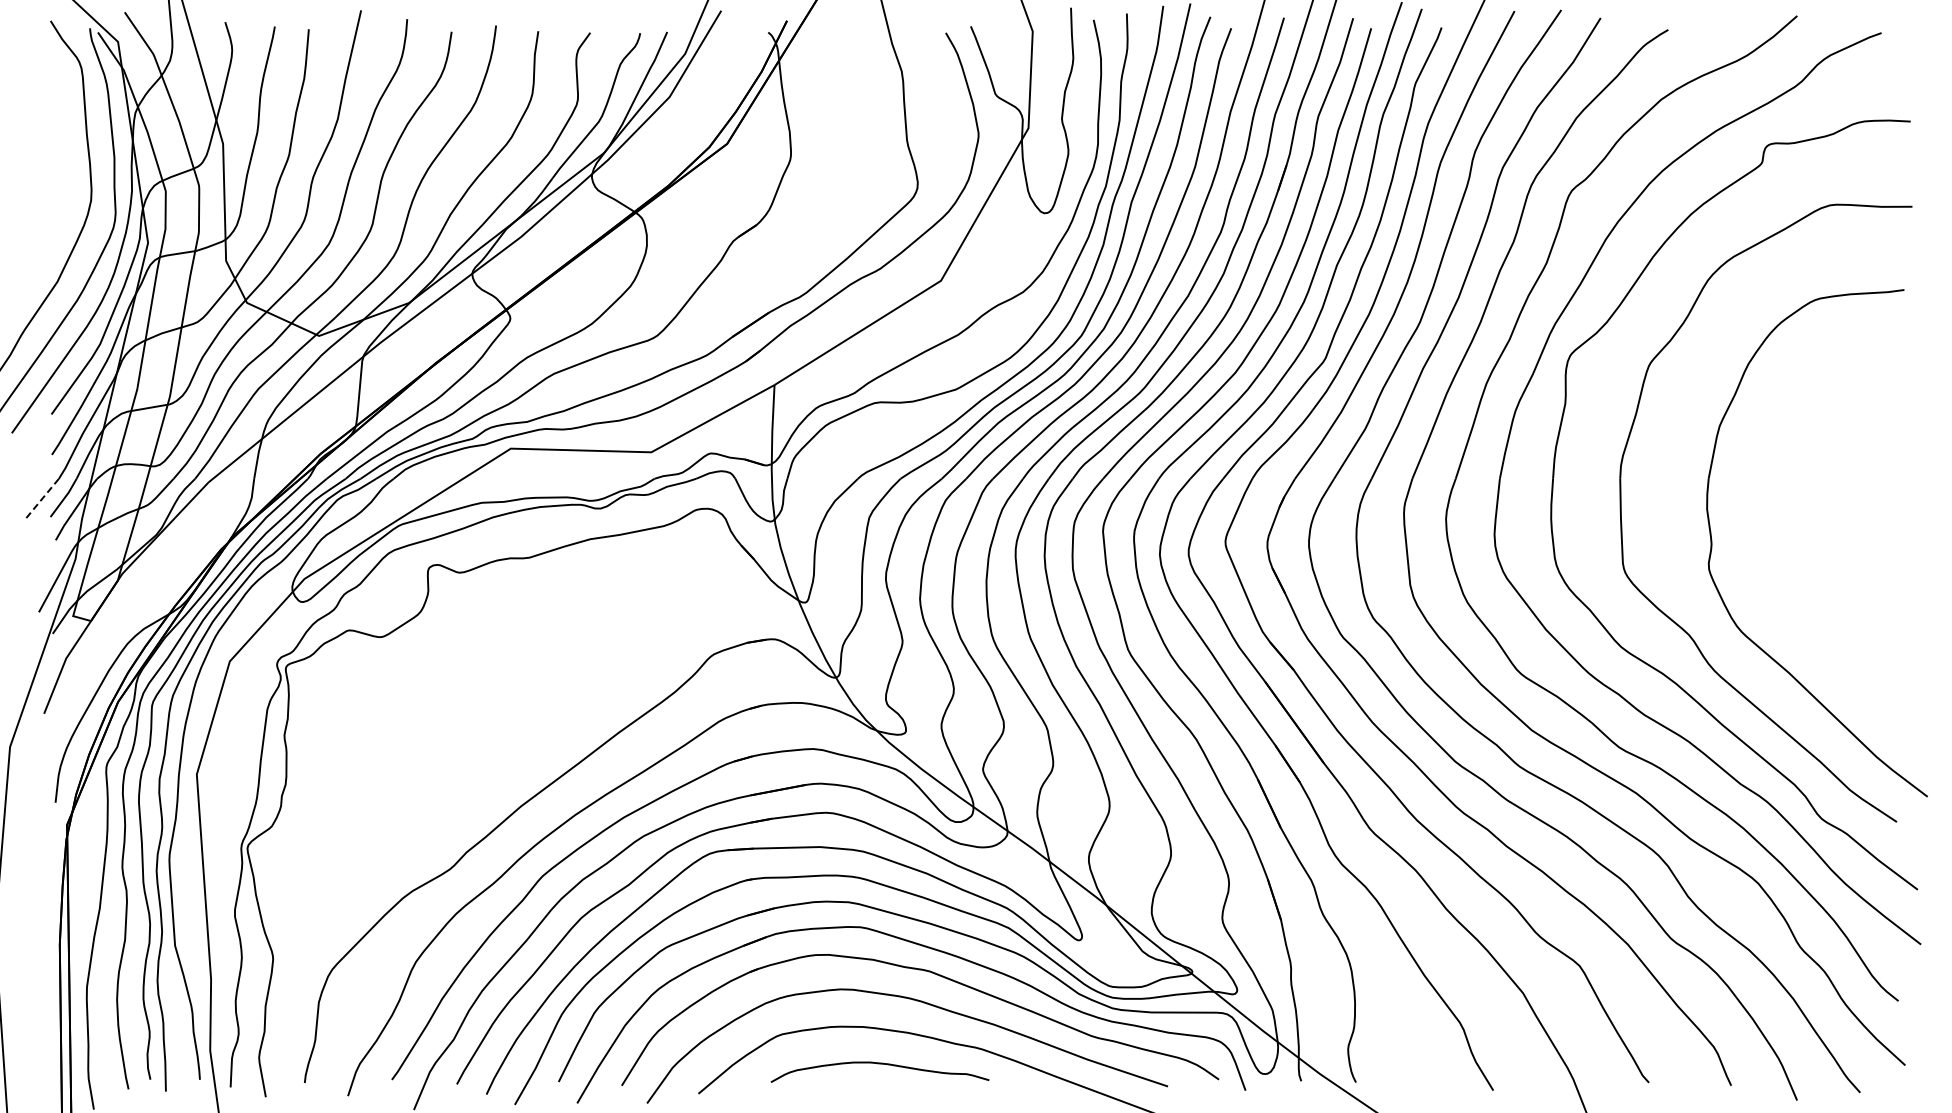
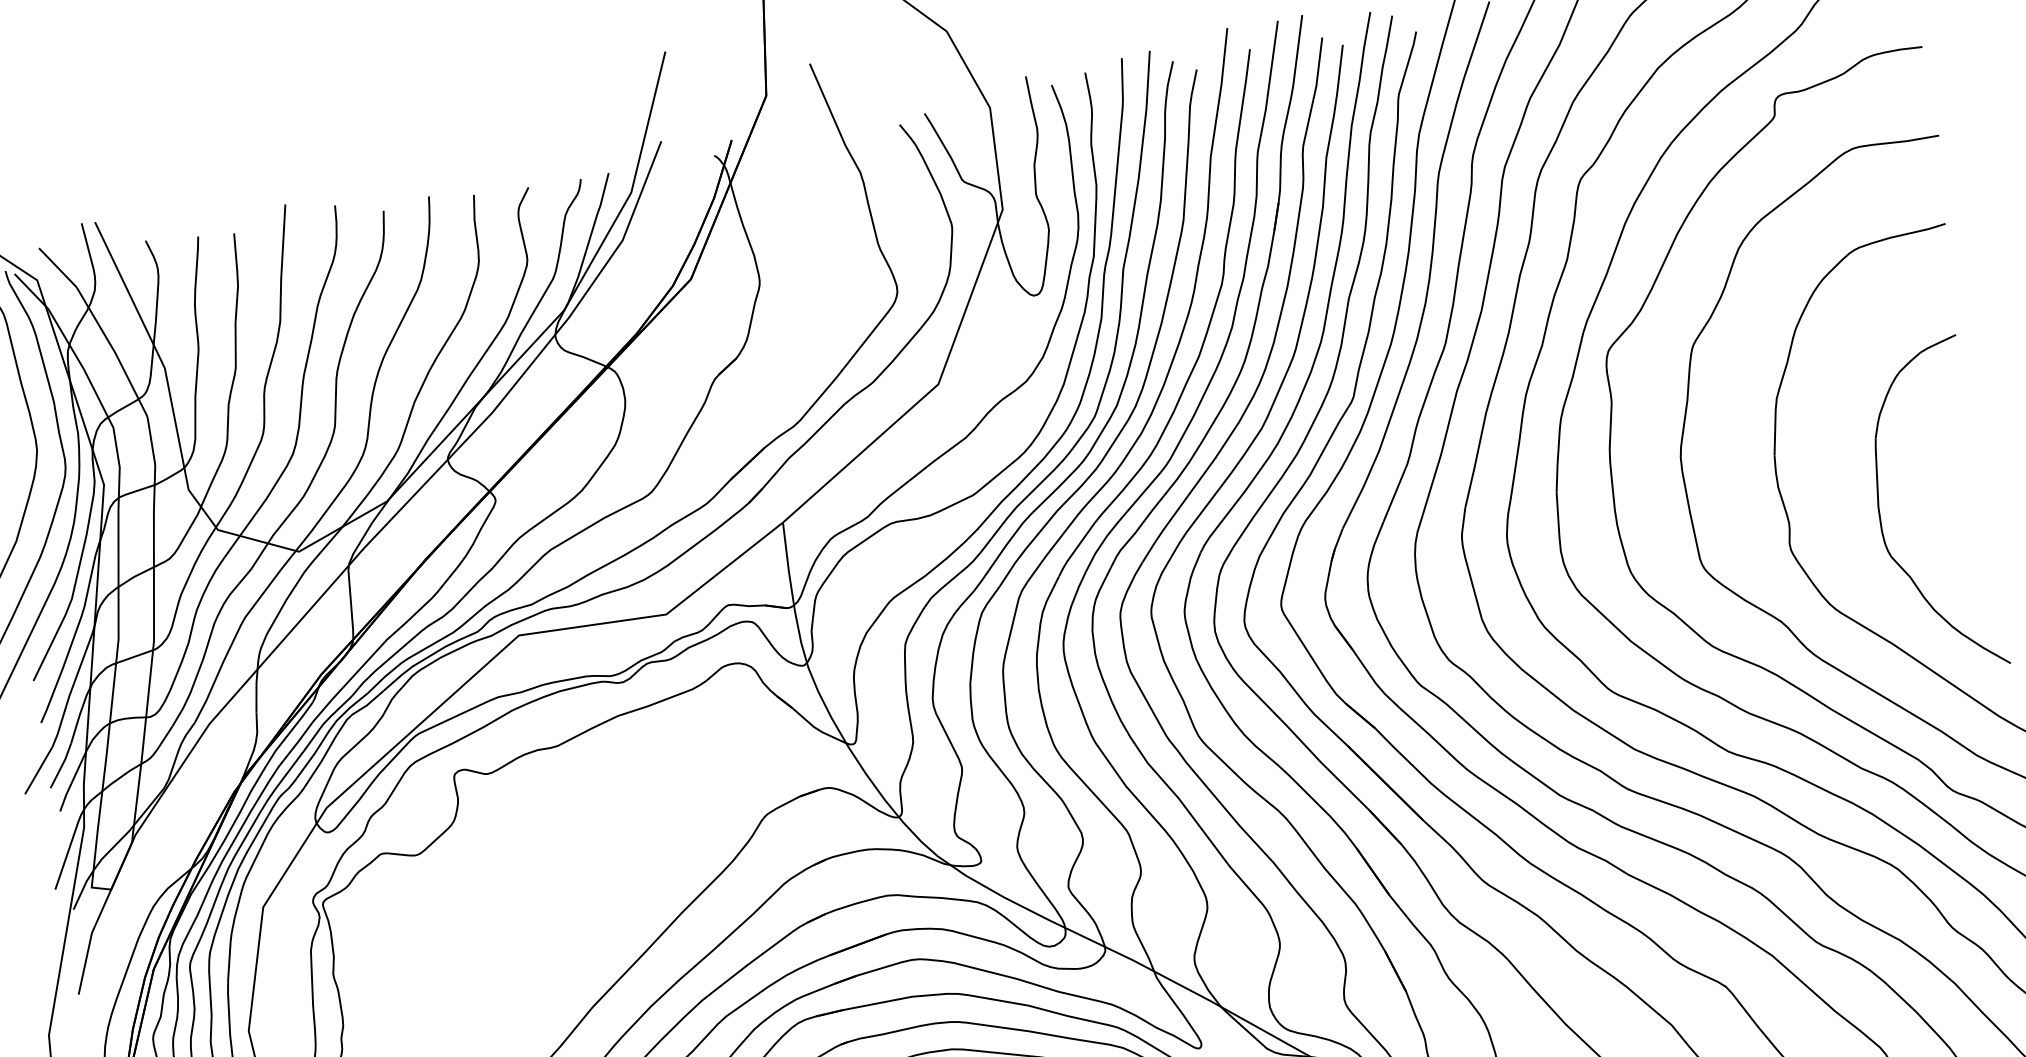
line: (42, 498) -> (38, 770), dashed -> solid
part: (1798, 549) -> (1880, 513), added

